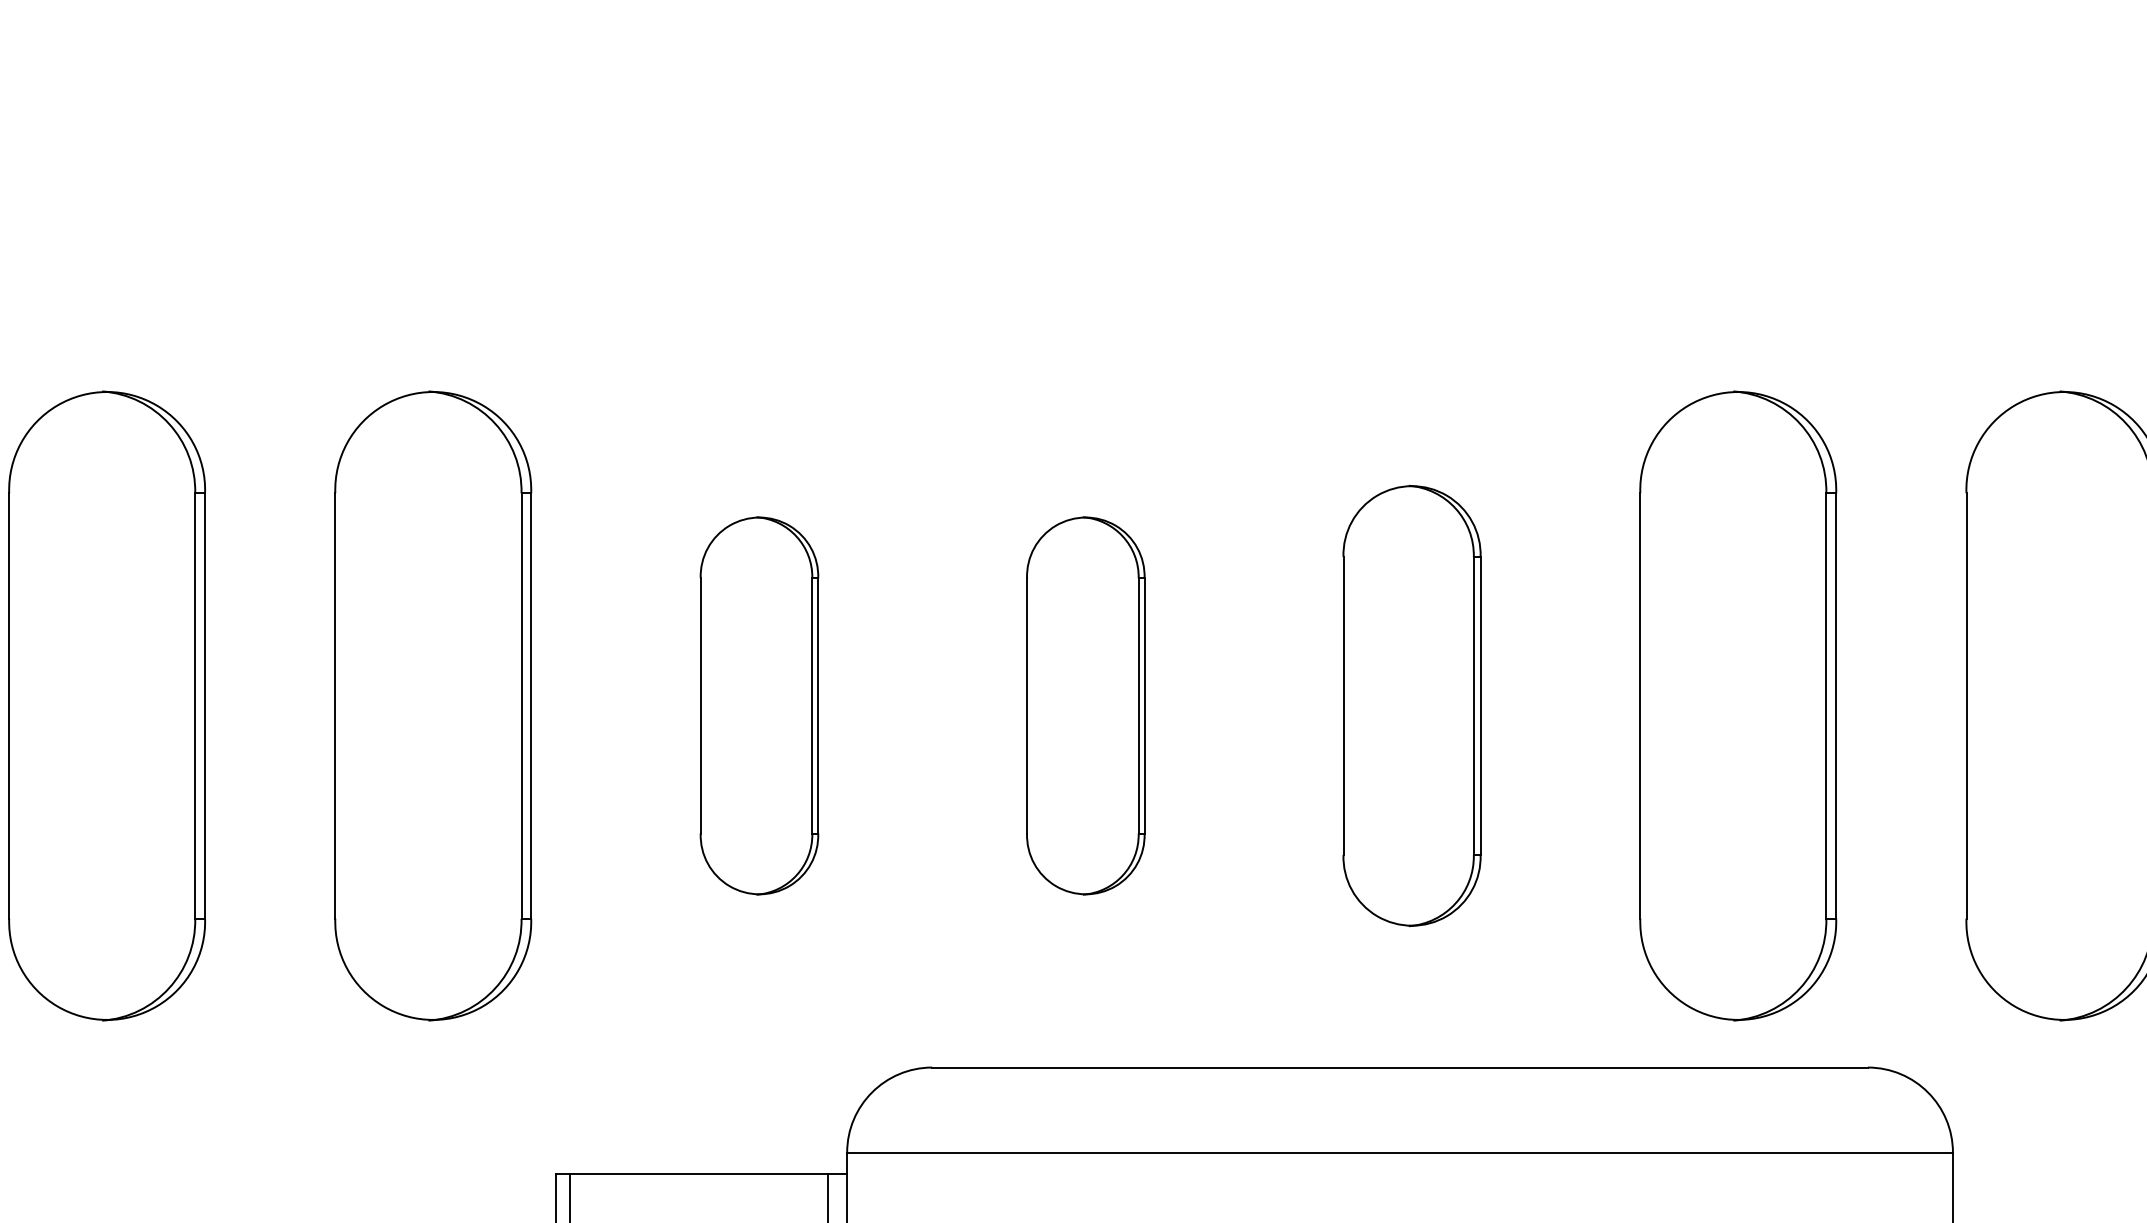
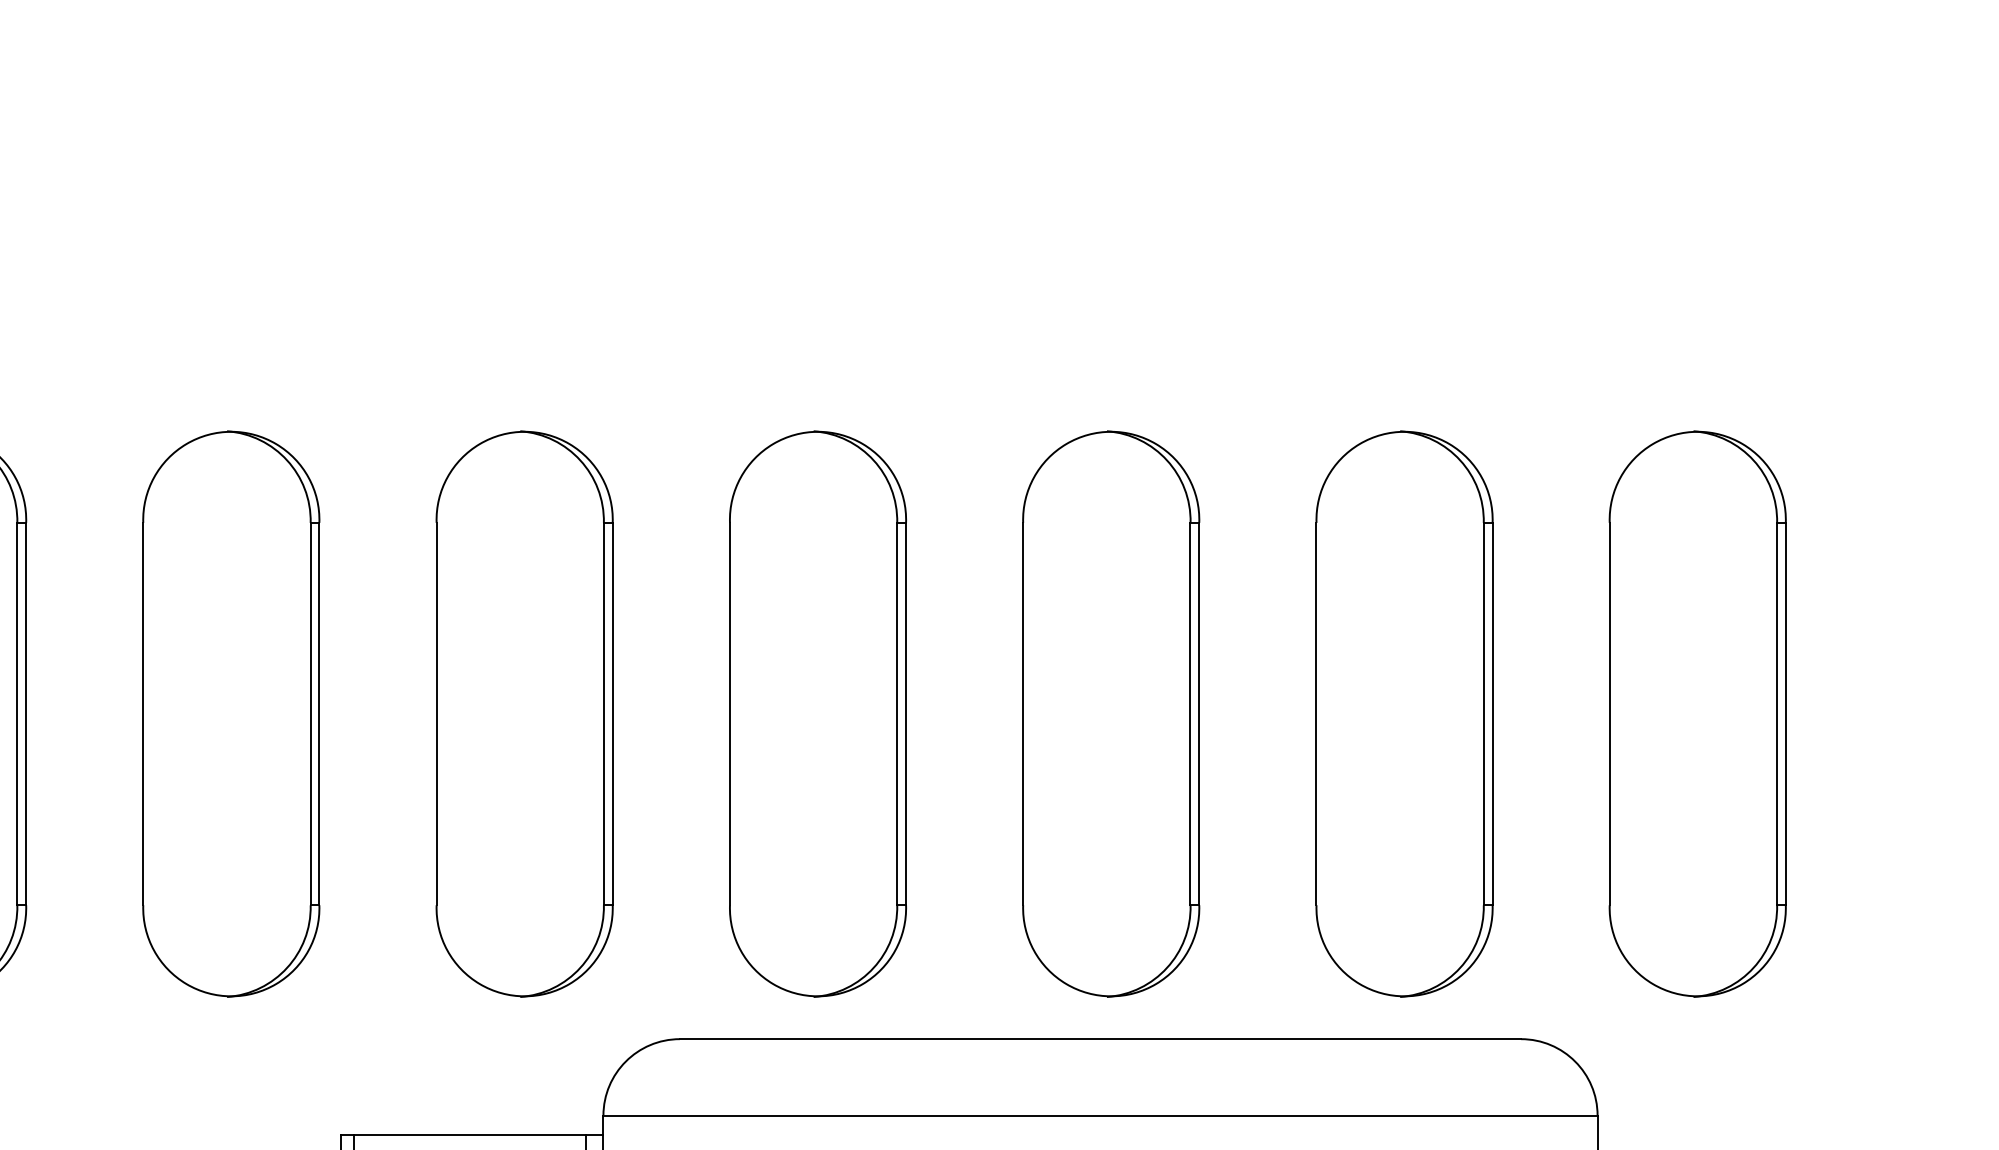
part: (759, 705) -> (524, 713), size x1.67
part: (1085, 705) -> (817, 713), size x1.67
part: (1412, 705) -> (1111, 713), size x1.43

